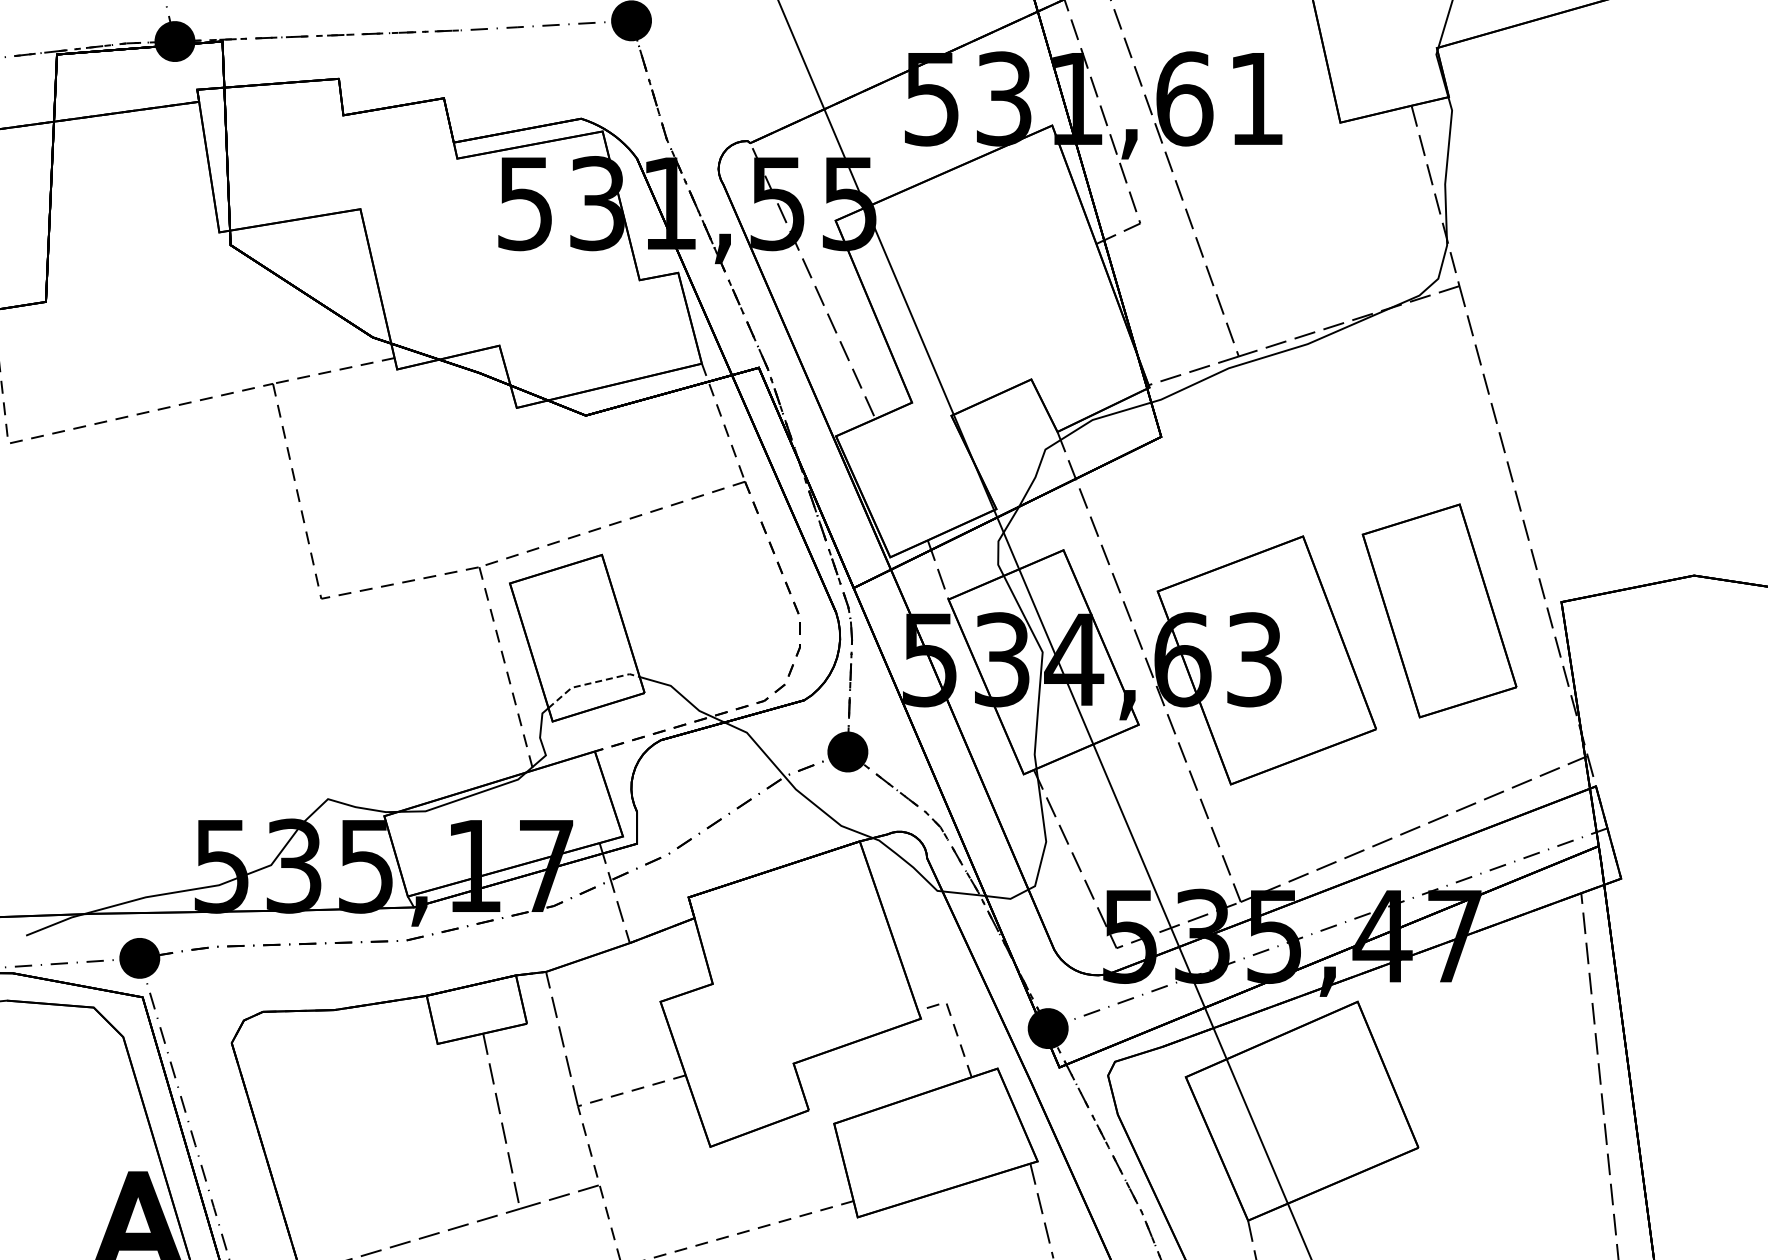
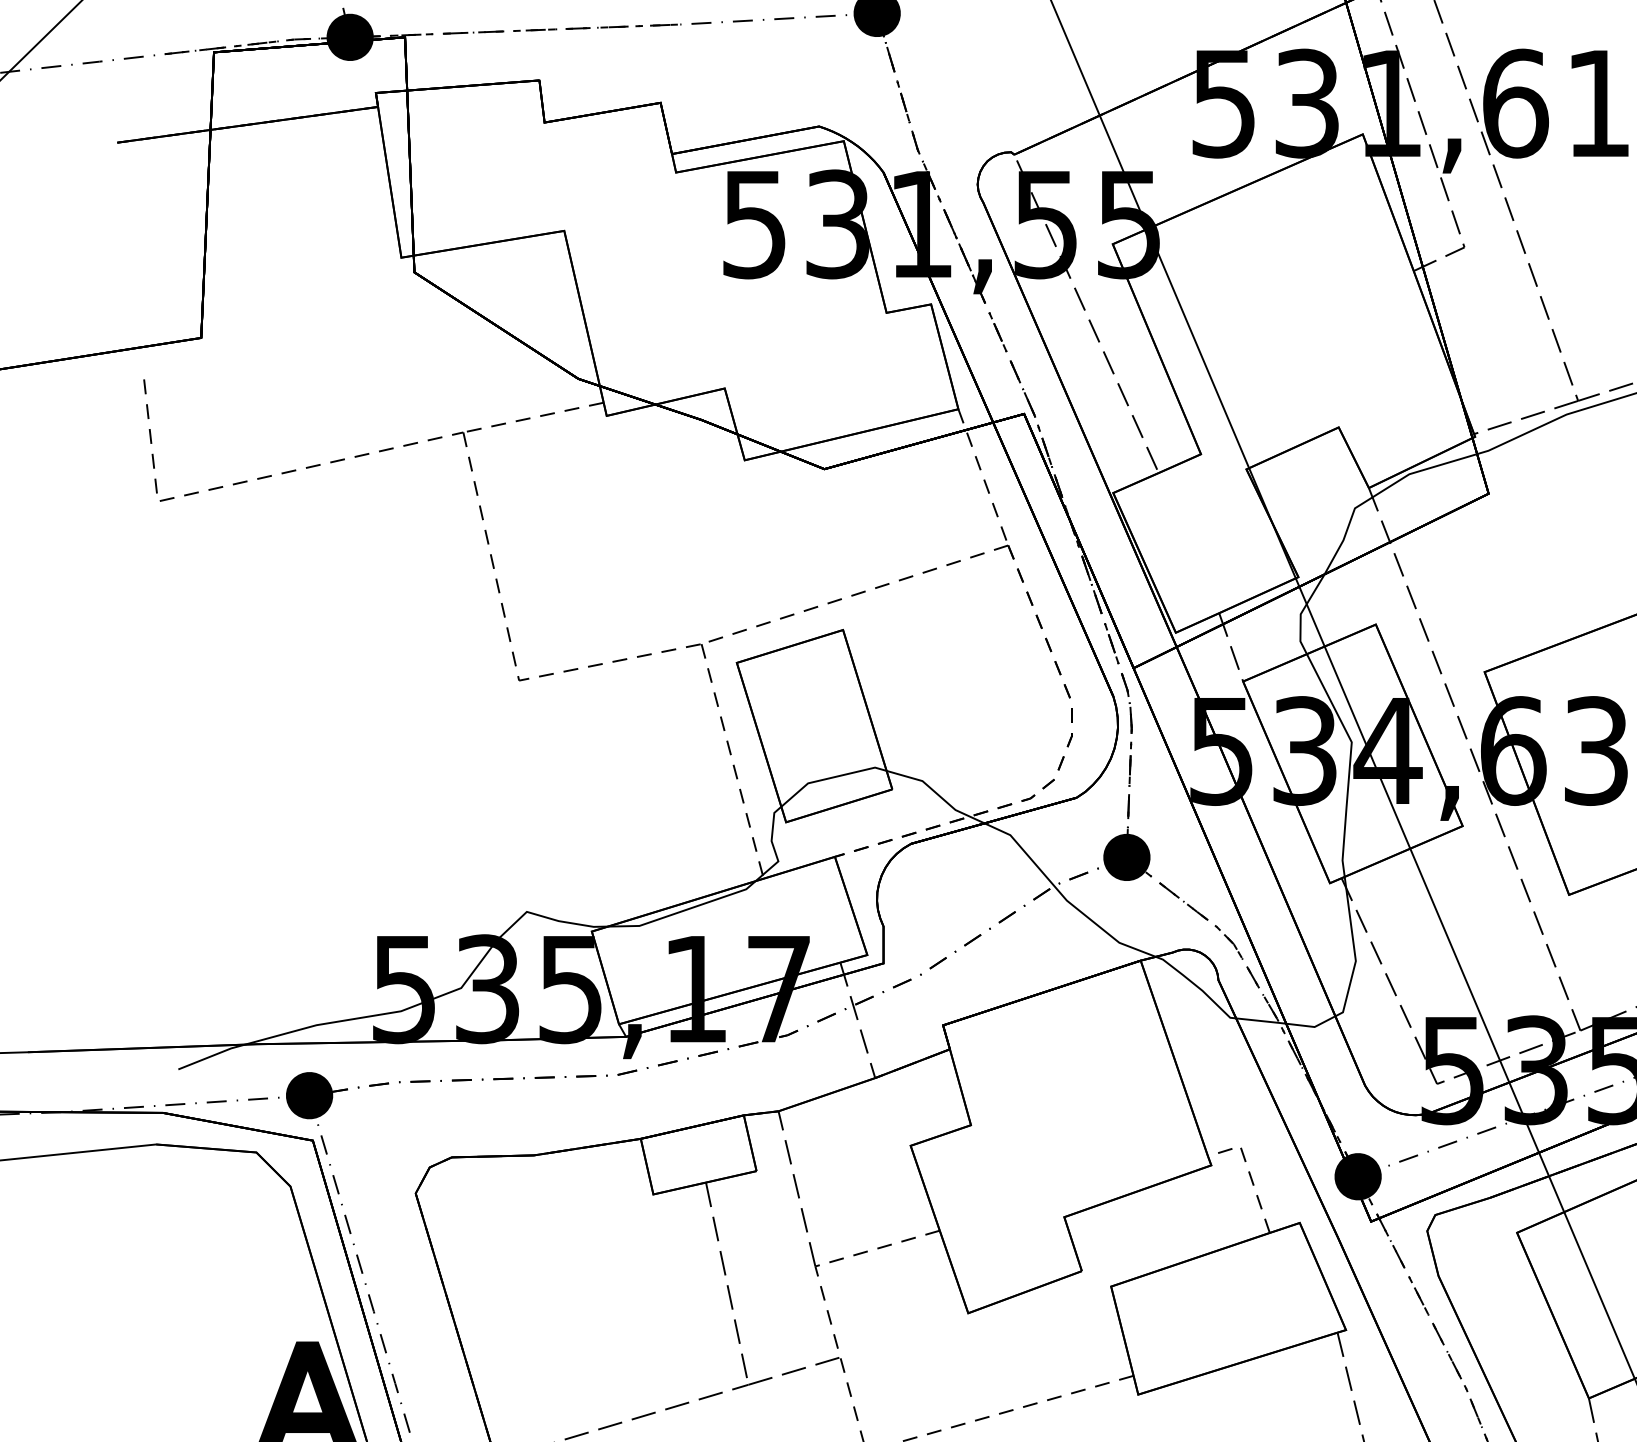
line: (591, 683) -> (830, 778), dashed -> solid

